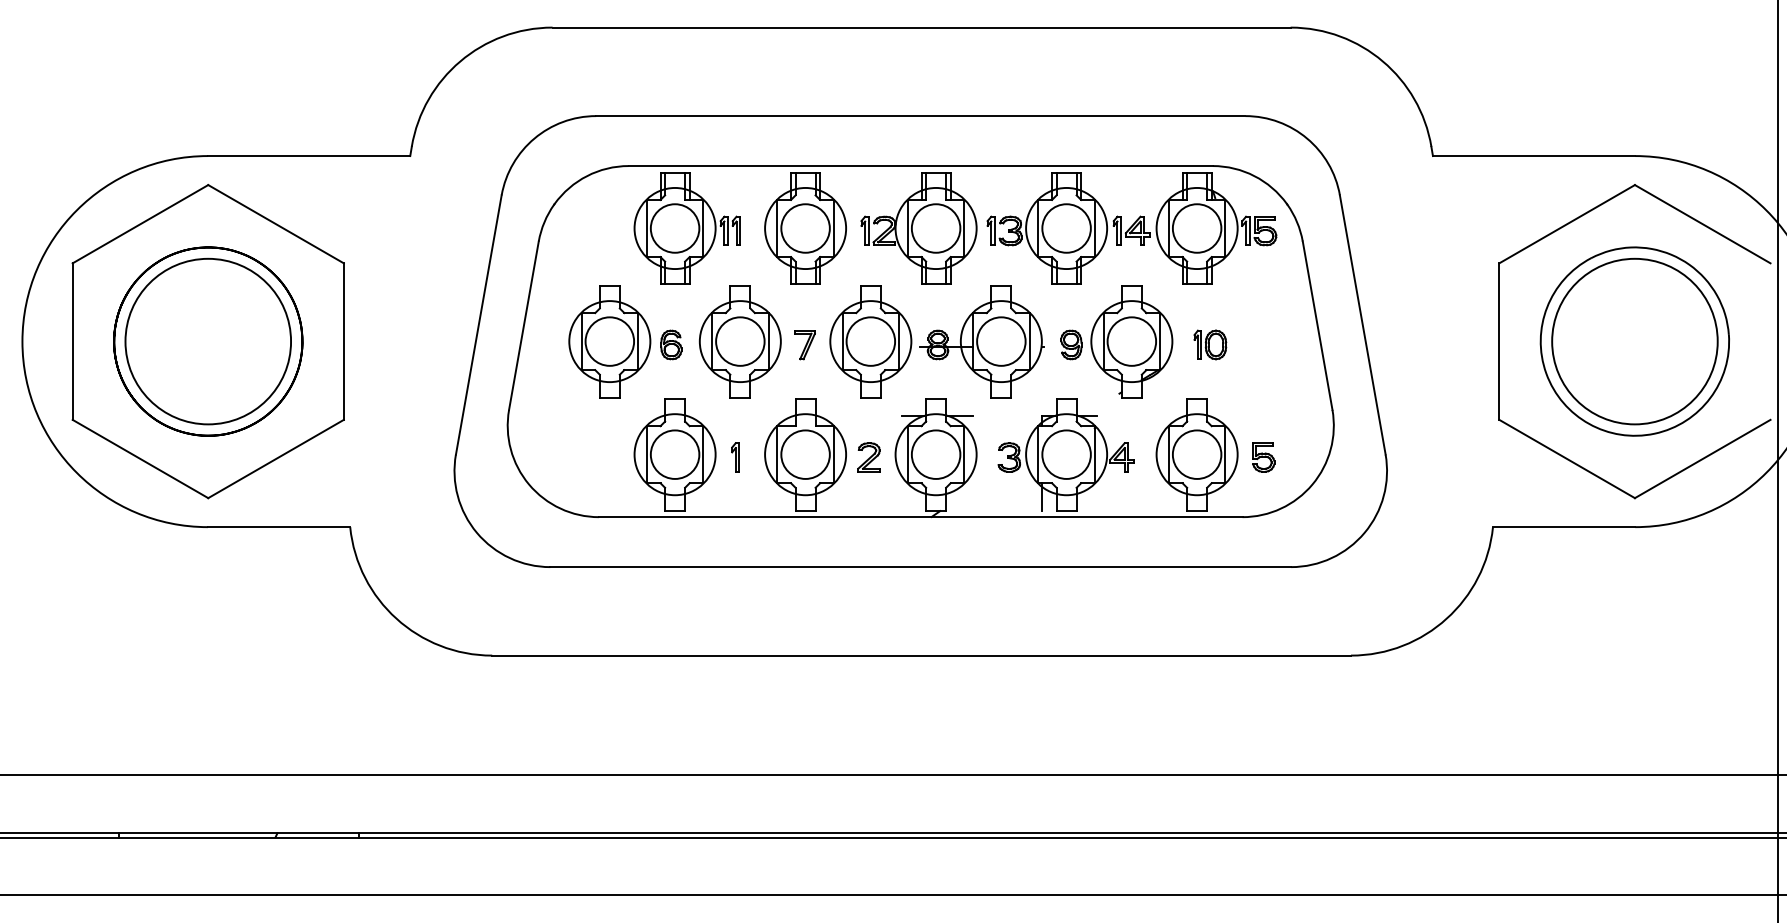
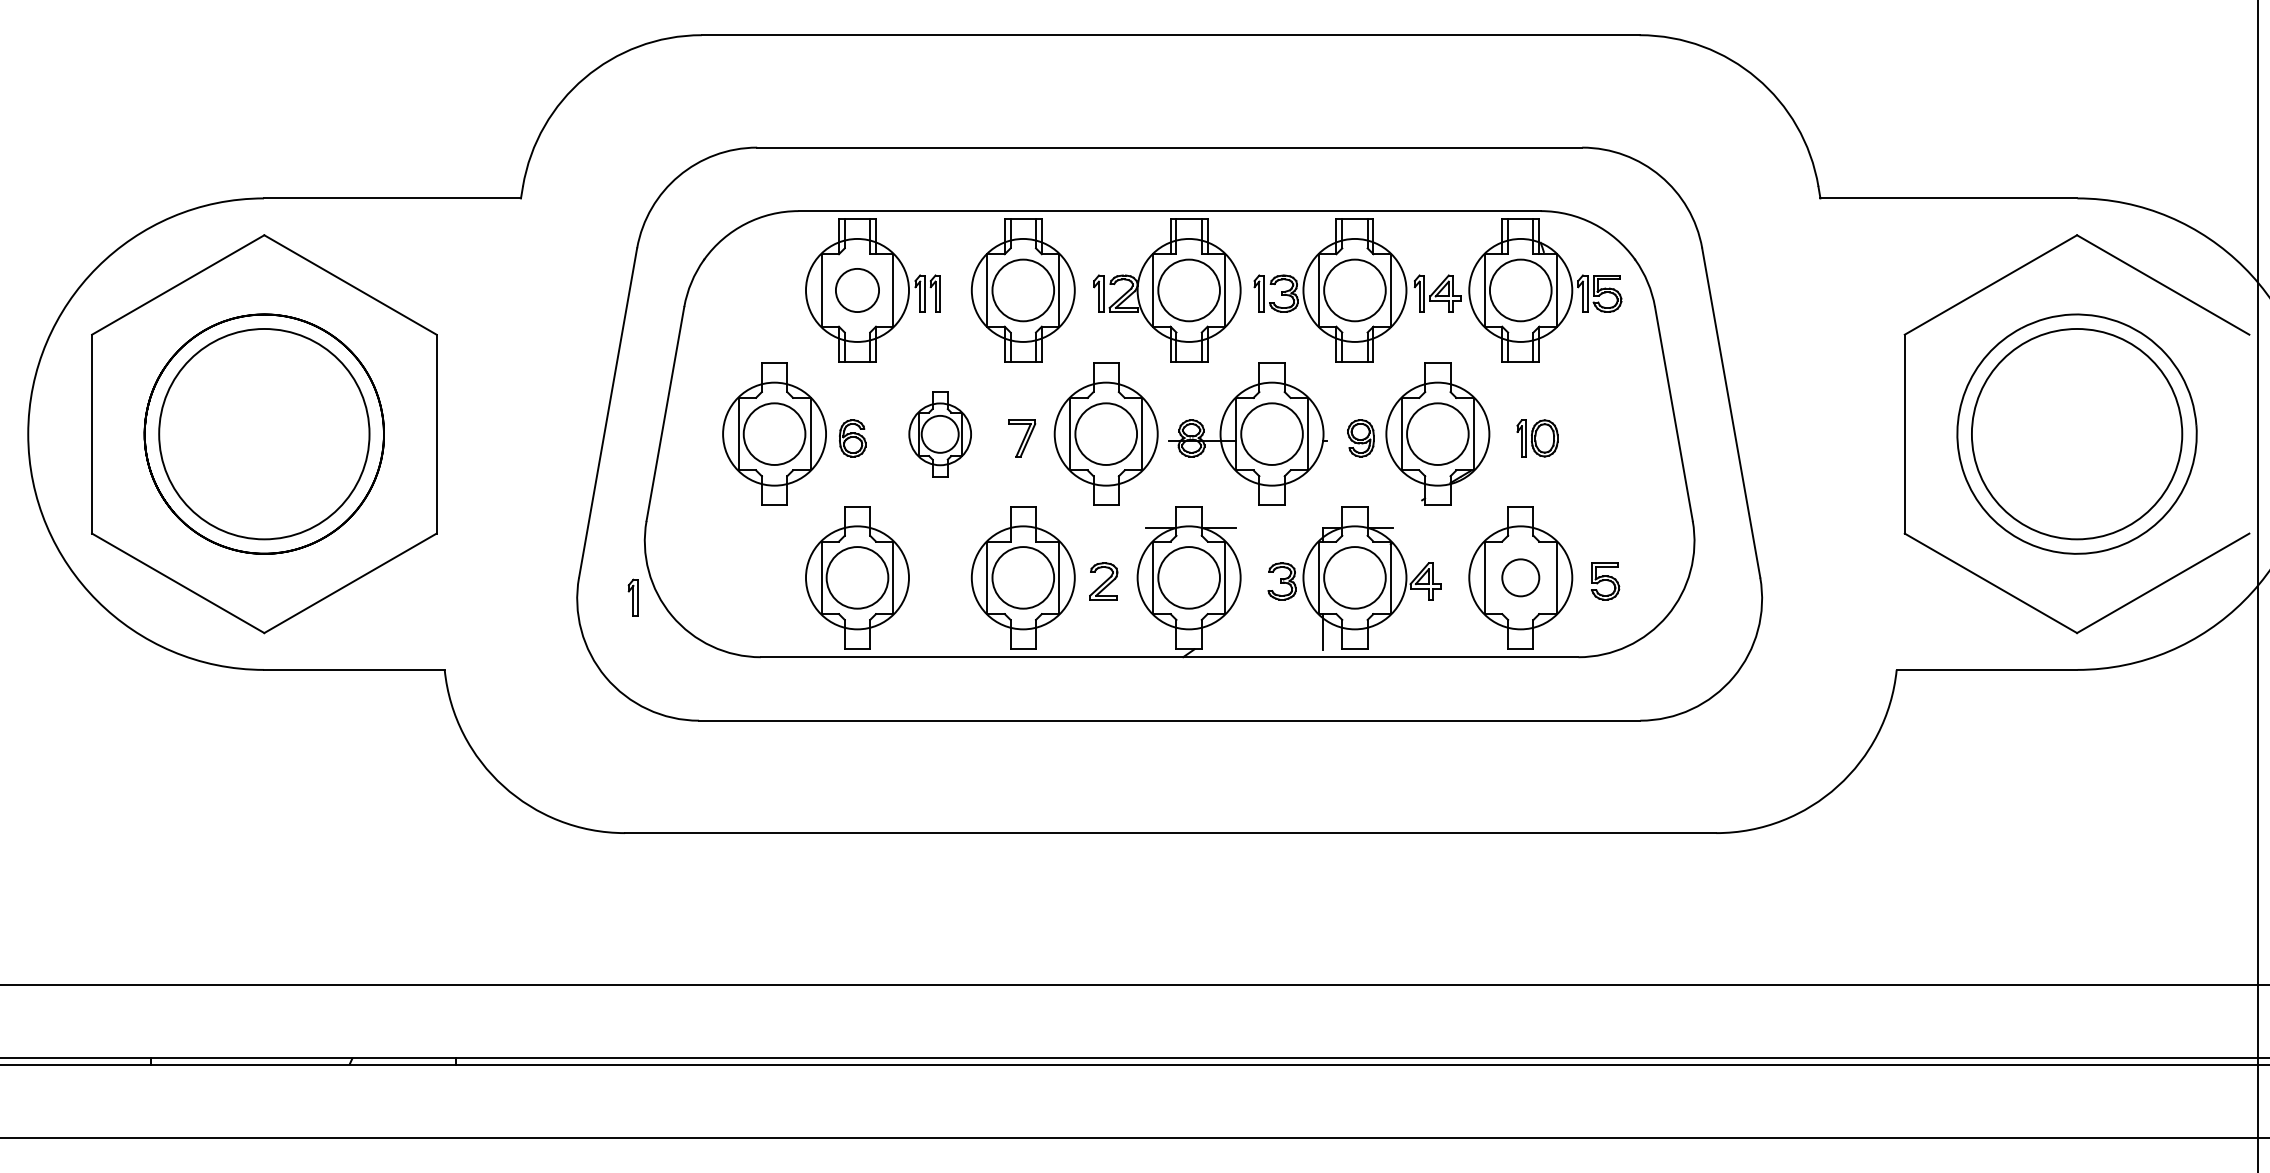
circle: (674, 228) -> (856, 290), size x0.7
part: (739, 341) -> (939, 434), size x0.6
circle: (1196, 454) -> (1519, 577), size x0.6
part: (735, 457) -> (633, 597), moved

